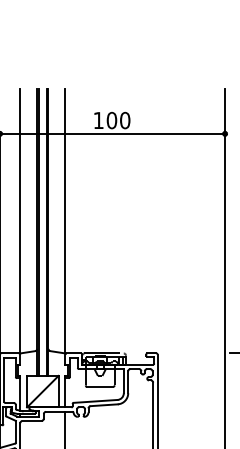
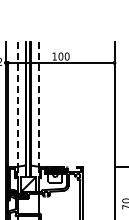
line: (20, 221) -> (17, 104), solid -> dashed
line: (64, 221) -> (38, 104), solid -> dashed

